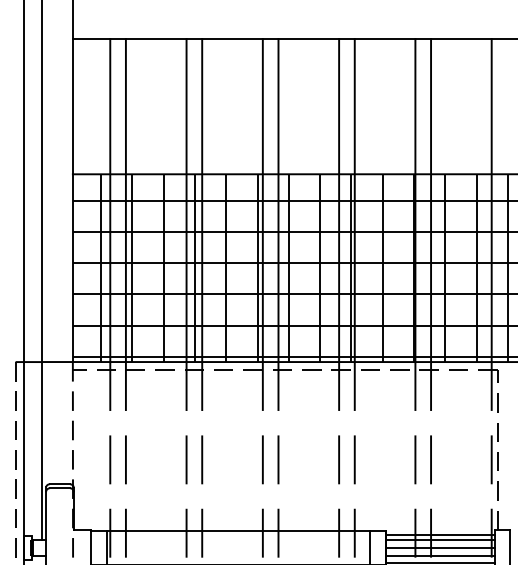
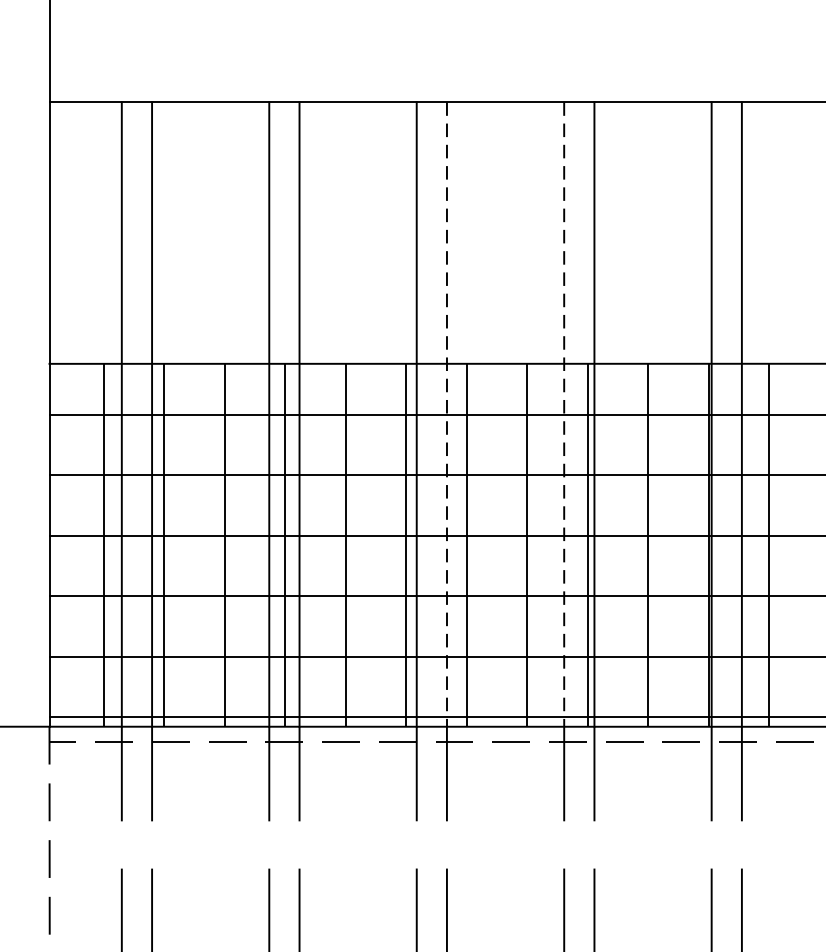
line: (278, 200) -> (447, 414), solid -> dashed
line: (339, 200) -> (564, 414), solid -> dashed

